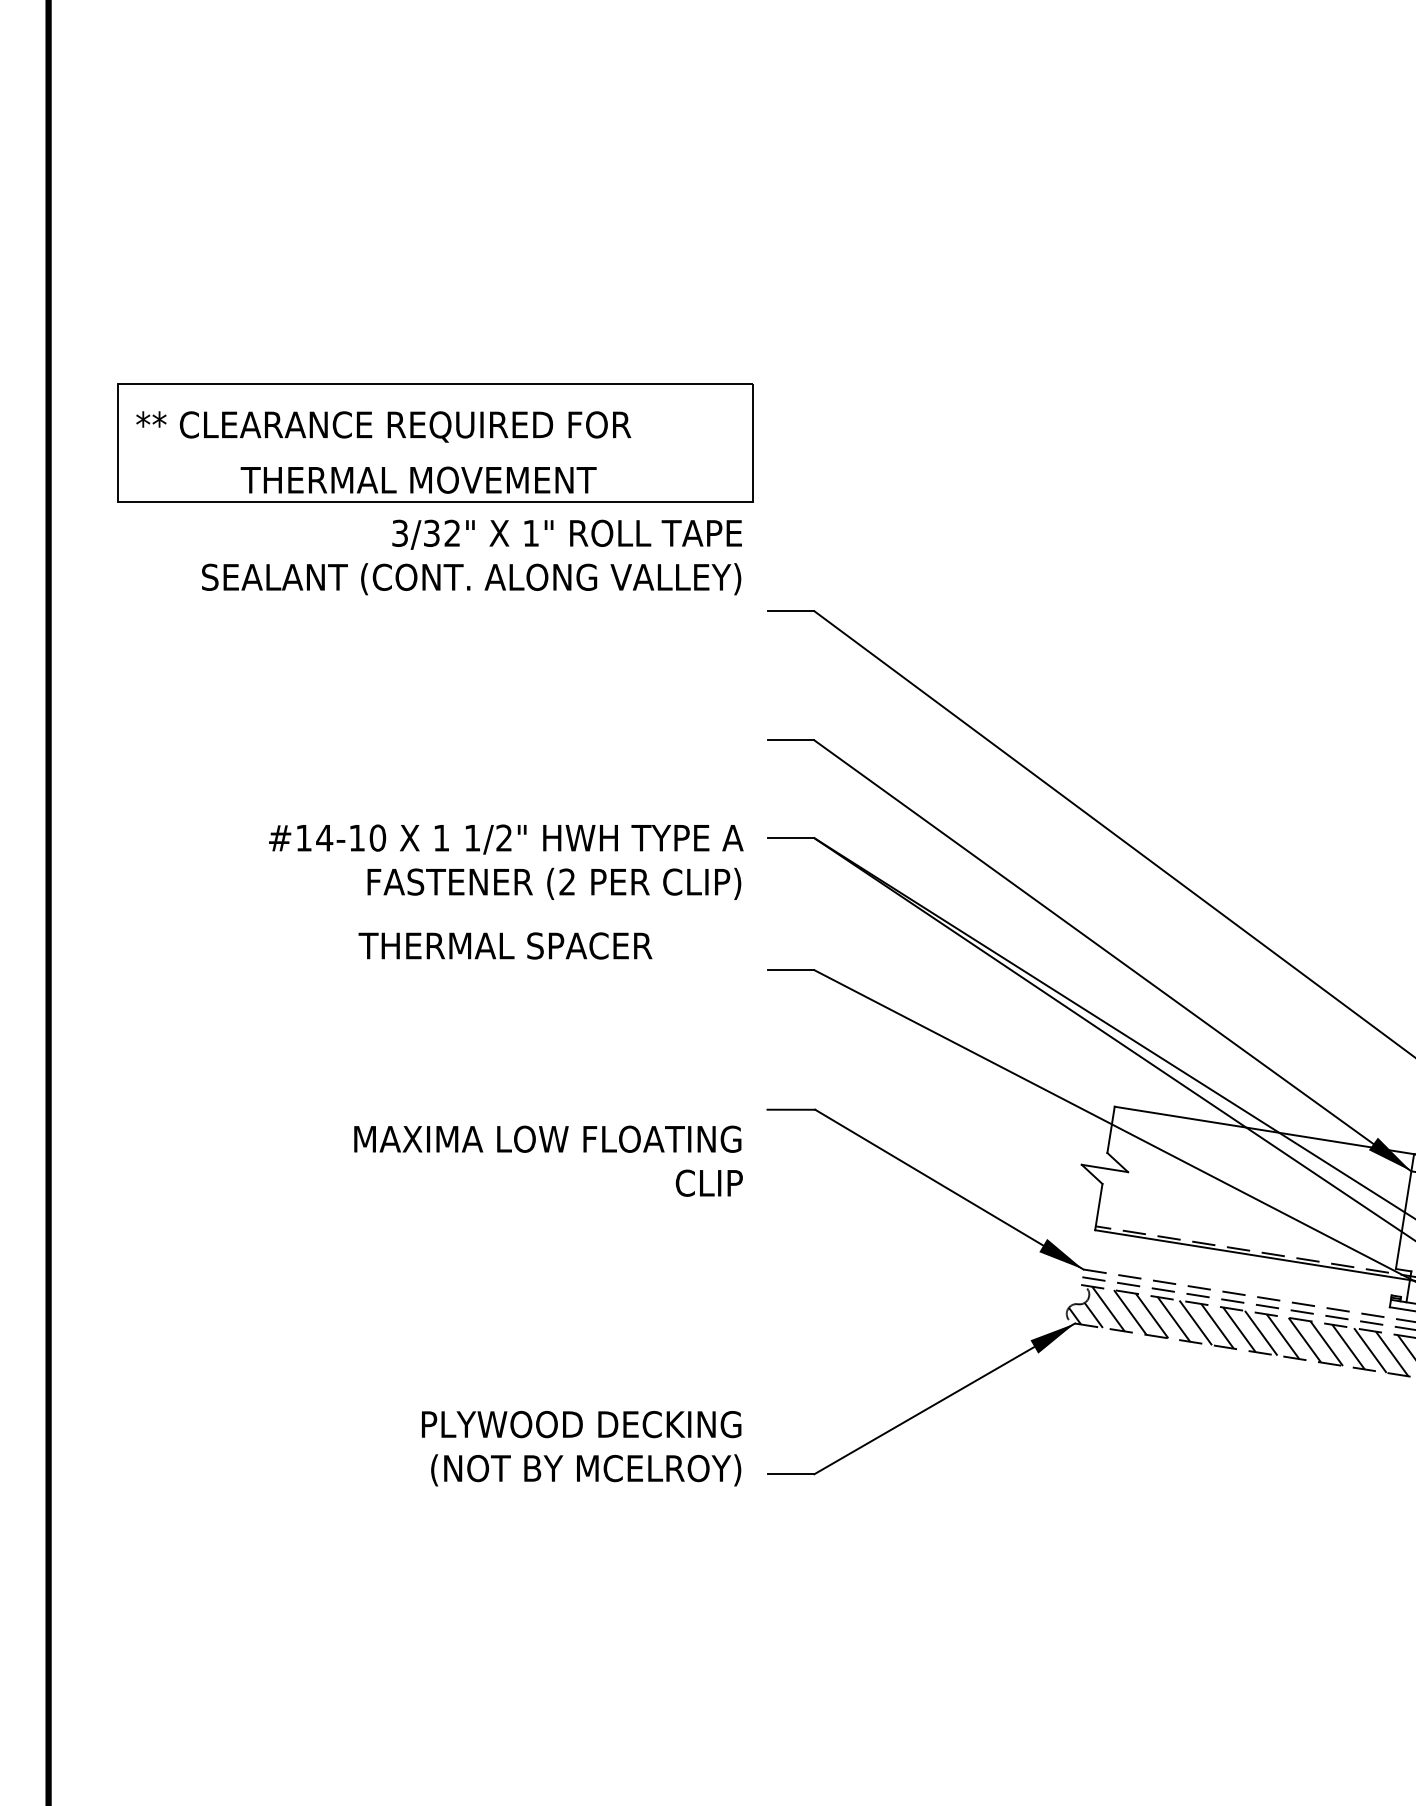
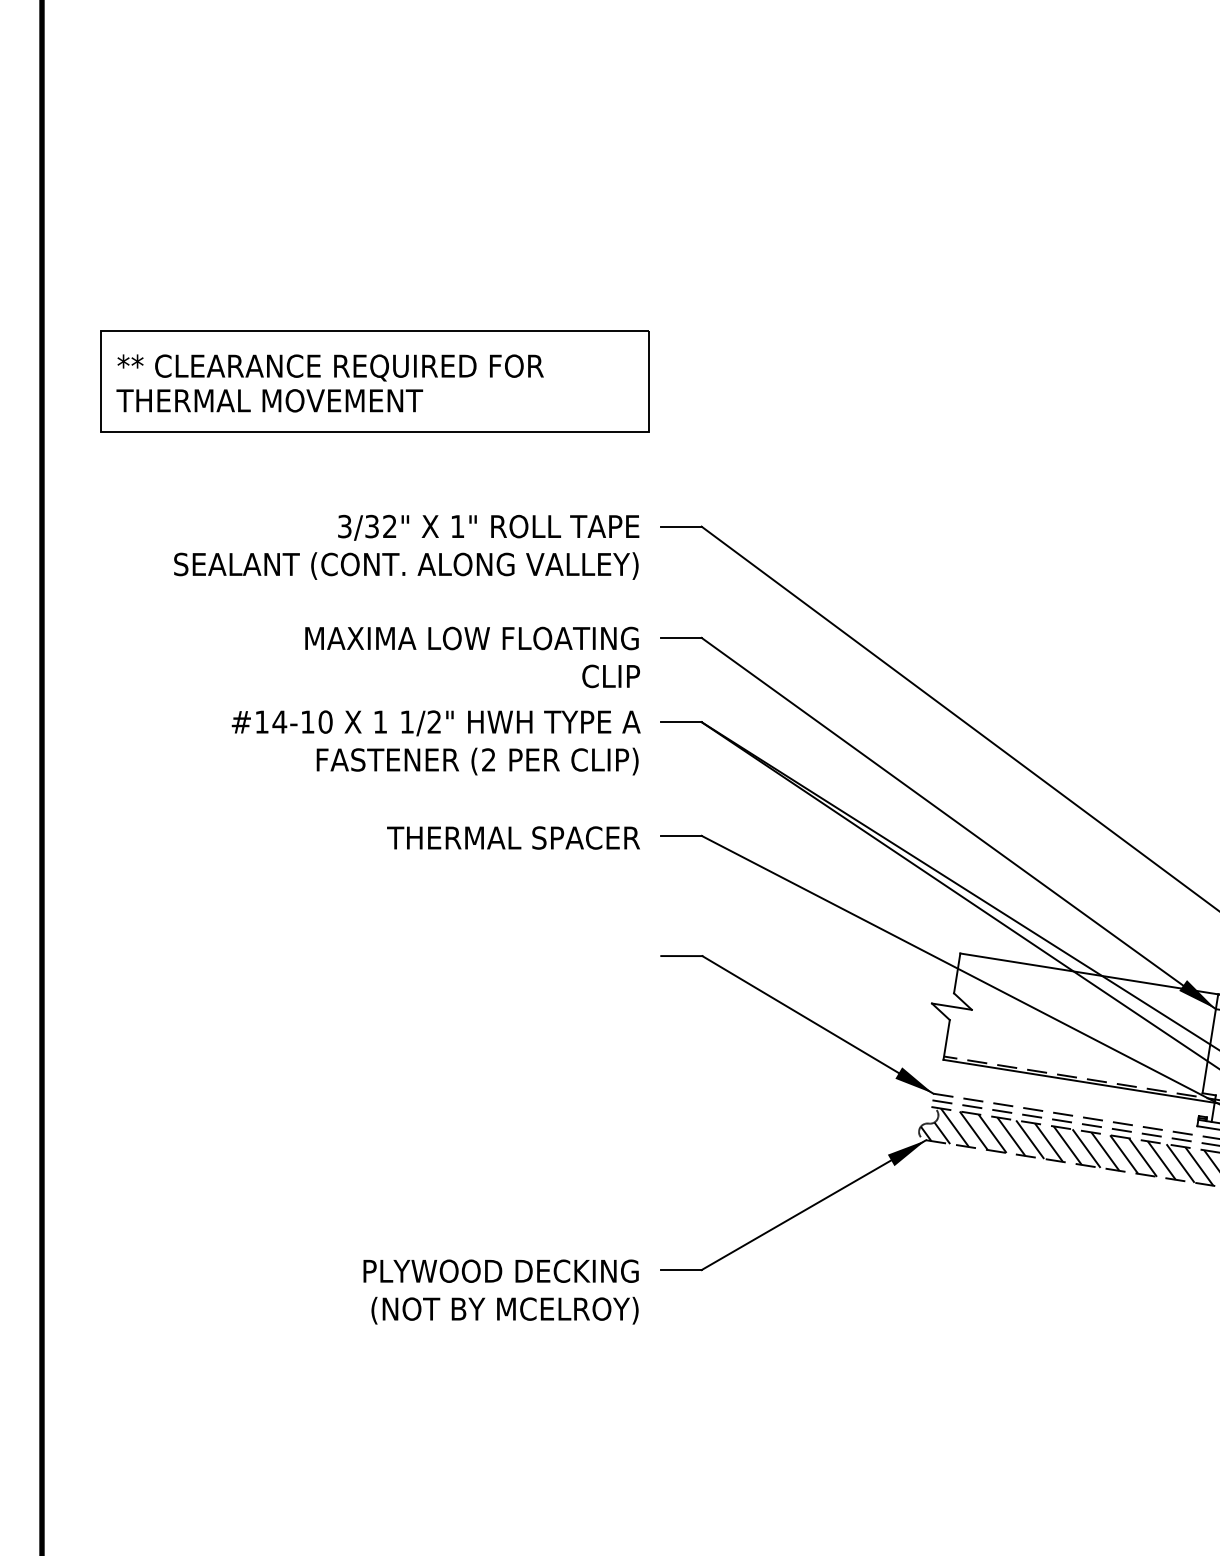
text: (418, 479) -> (269, 400), moved
text: (471, 556) -> (406, 546), moved
text: (505, 945) -> (513, 837), moved
text: (548, 1161) -> (472, 657), moved
text: (580, 1448) -> (500, 1291), moved

